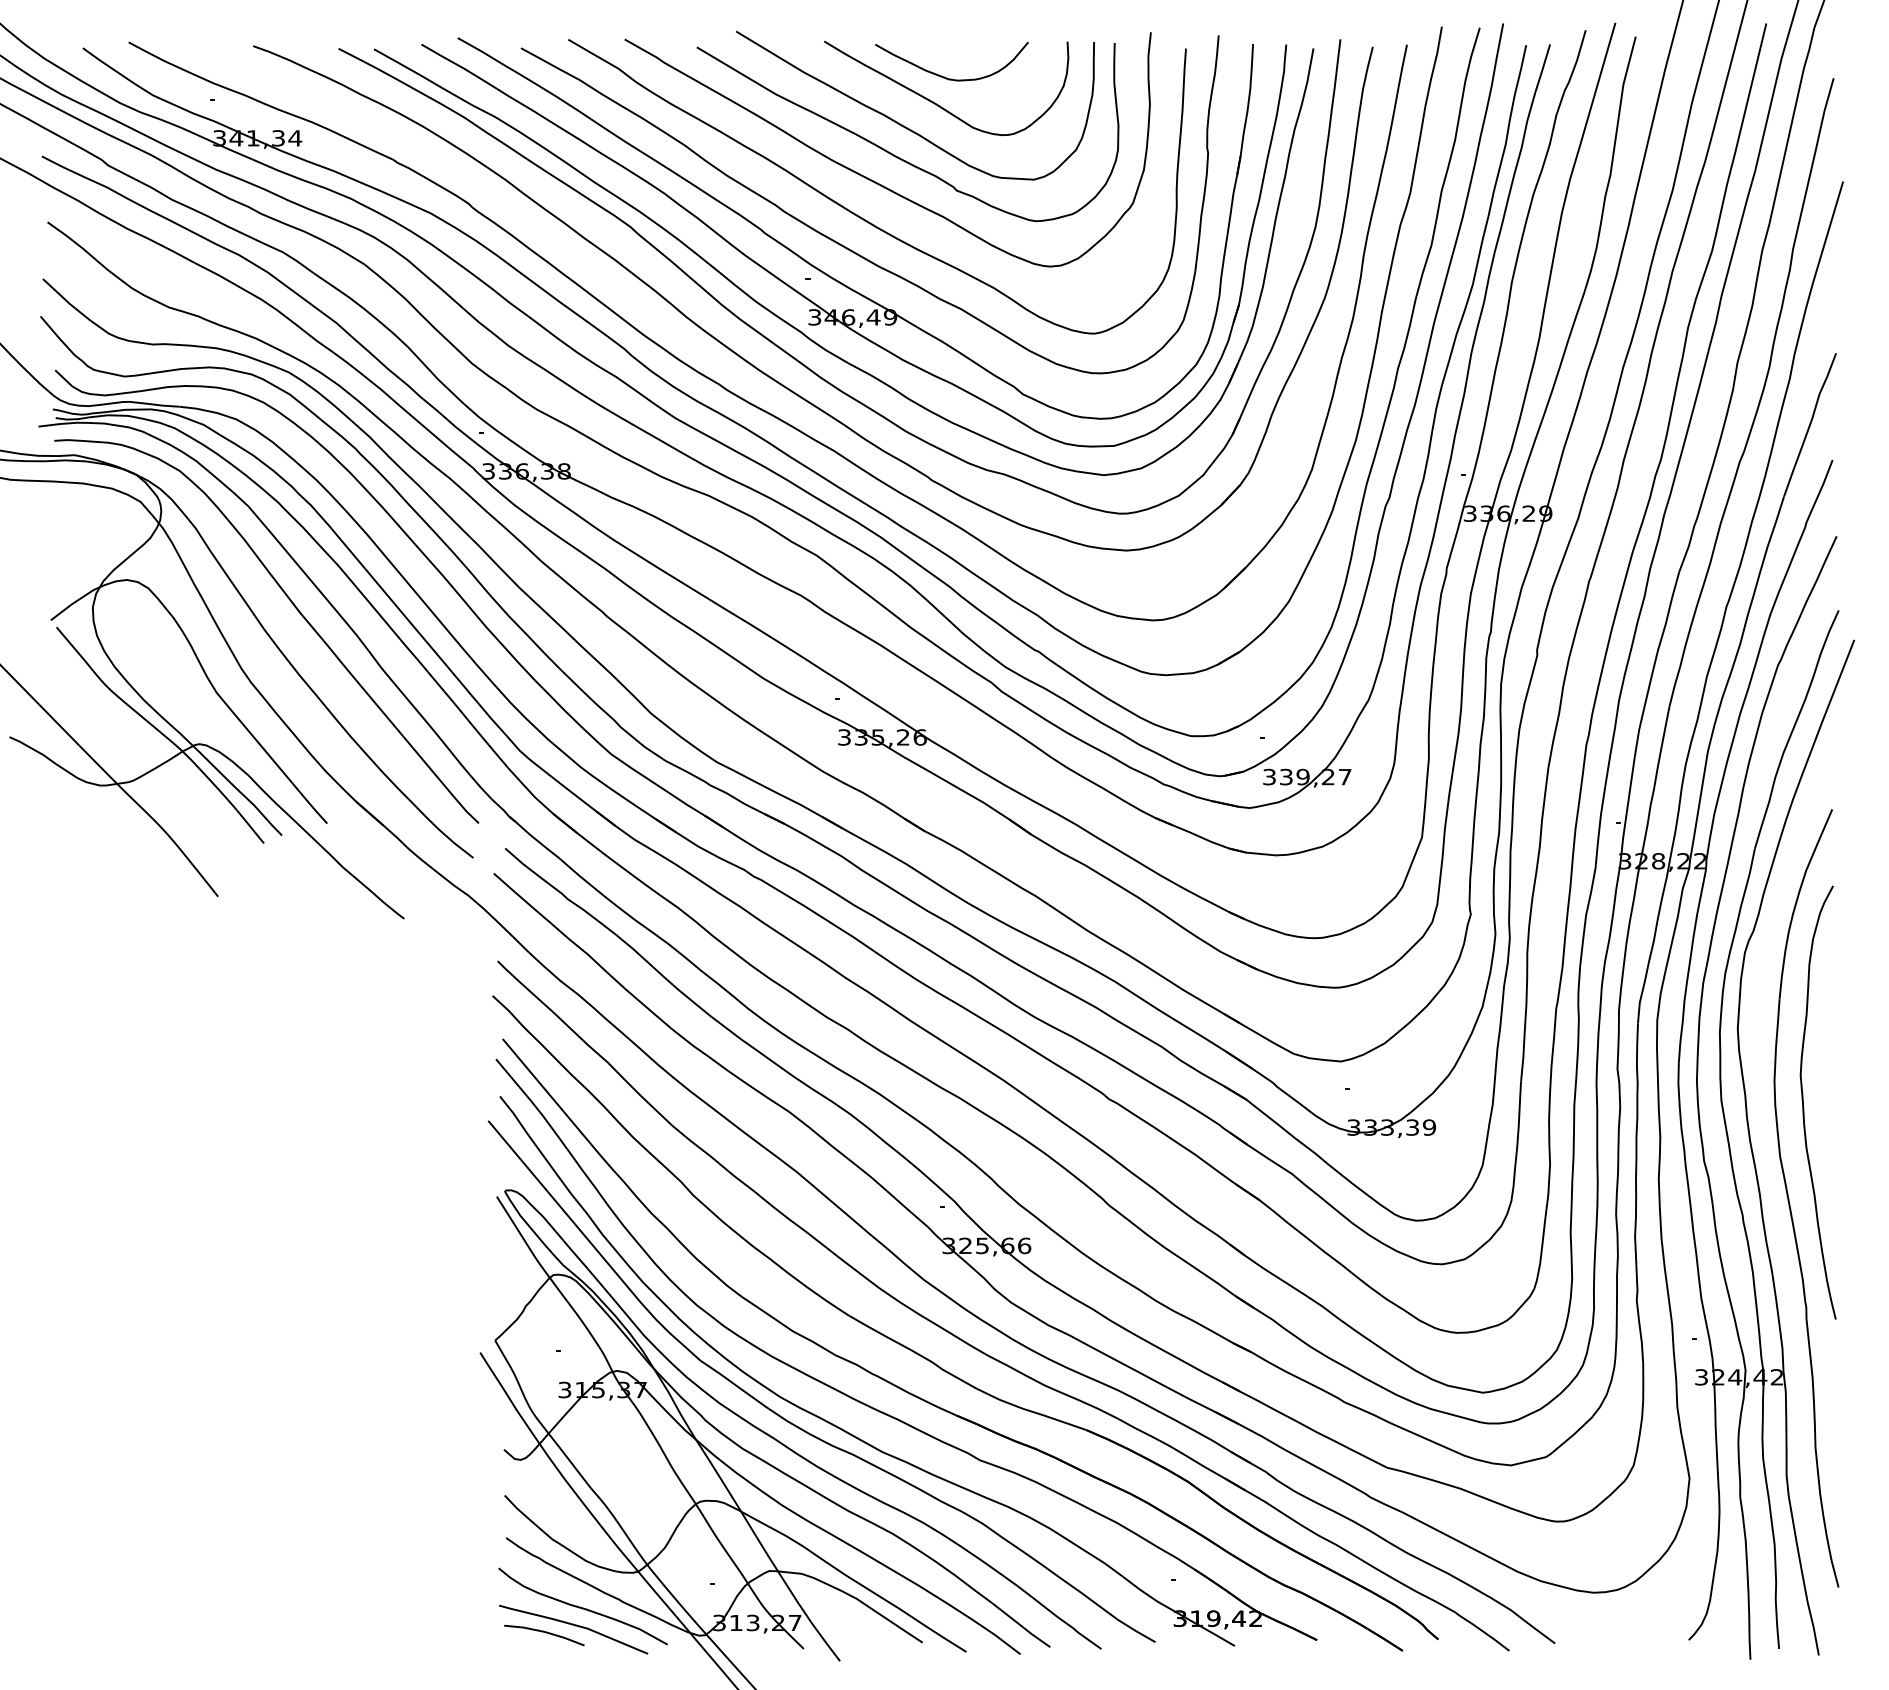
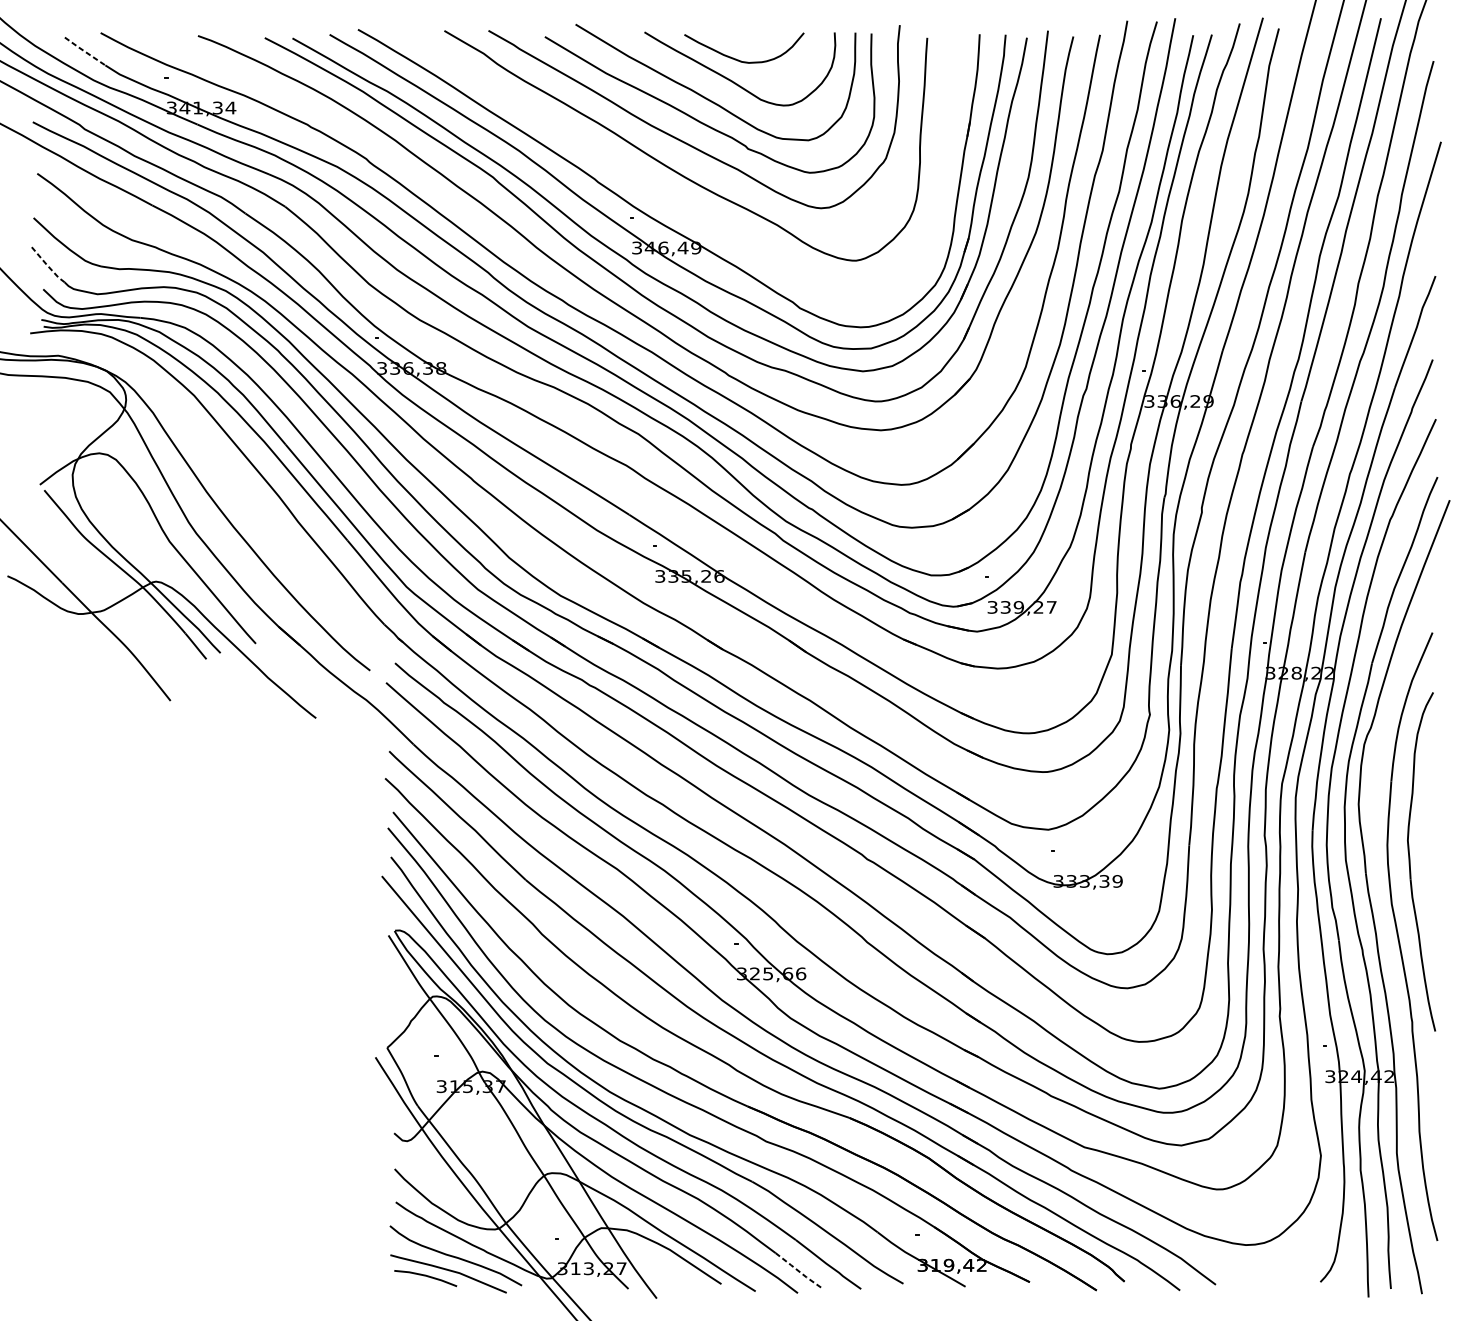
line: (108, 66) -> (84, 51), solid -> dashed
curve: (844, 245) -> (660, 191), removed
line: (60, 339) -> (47, 265), solid -> dashed
part: (294, 607) -> (230, 474), removed
line: (1020, 1625) -> (797, 1270), solid -> dashed

